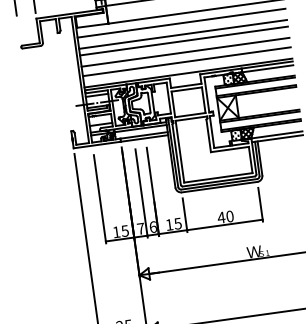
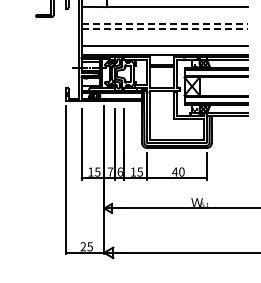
line: (181, 23) -> (164, 14), removed
line: (183, 34) -> (165, 23), solid -> dashed
line: (184, 41) -> (165, 29), solid -> dashed
line: (185, 52) -> (164, 38), removed

